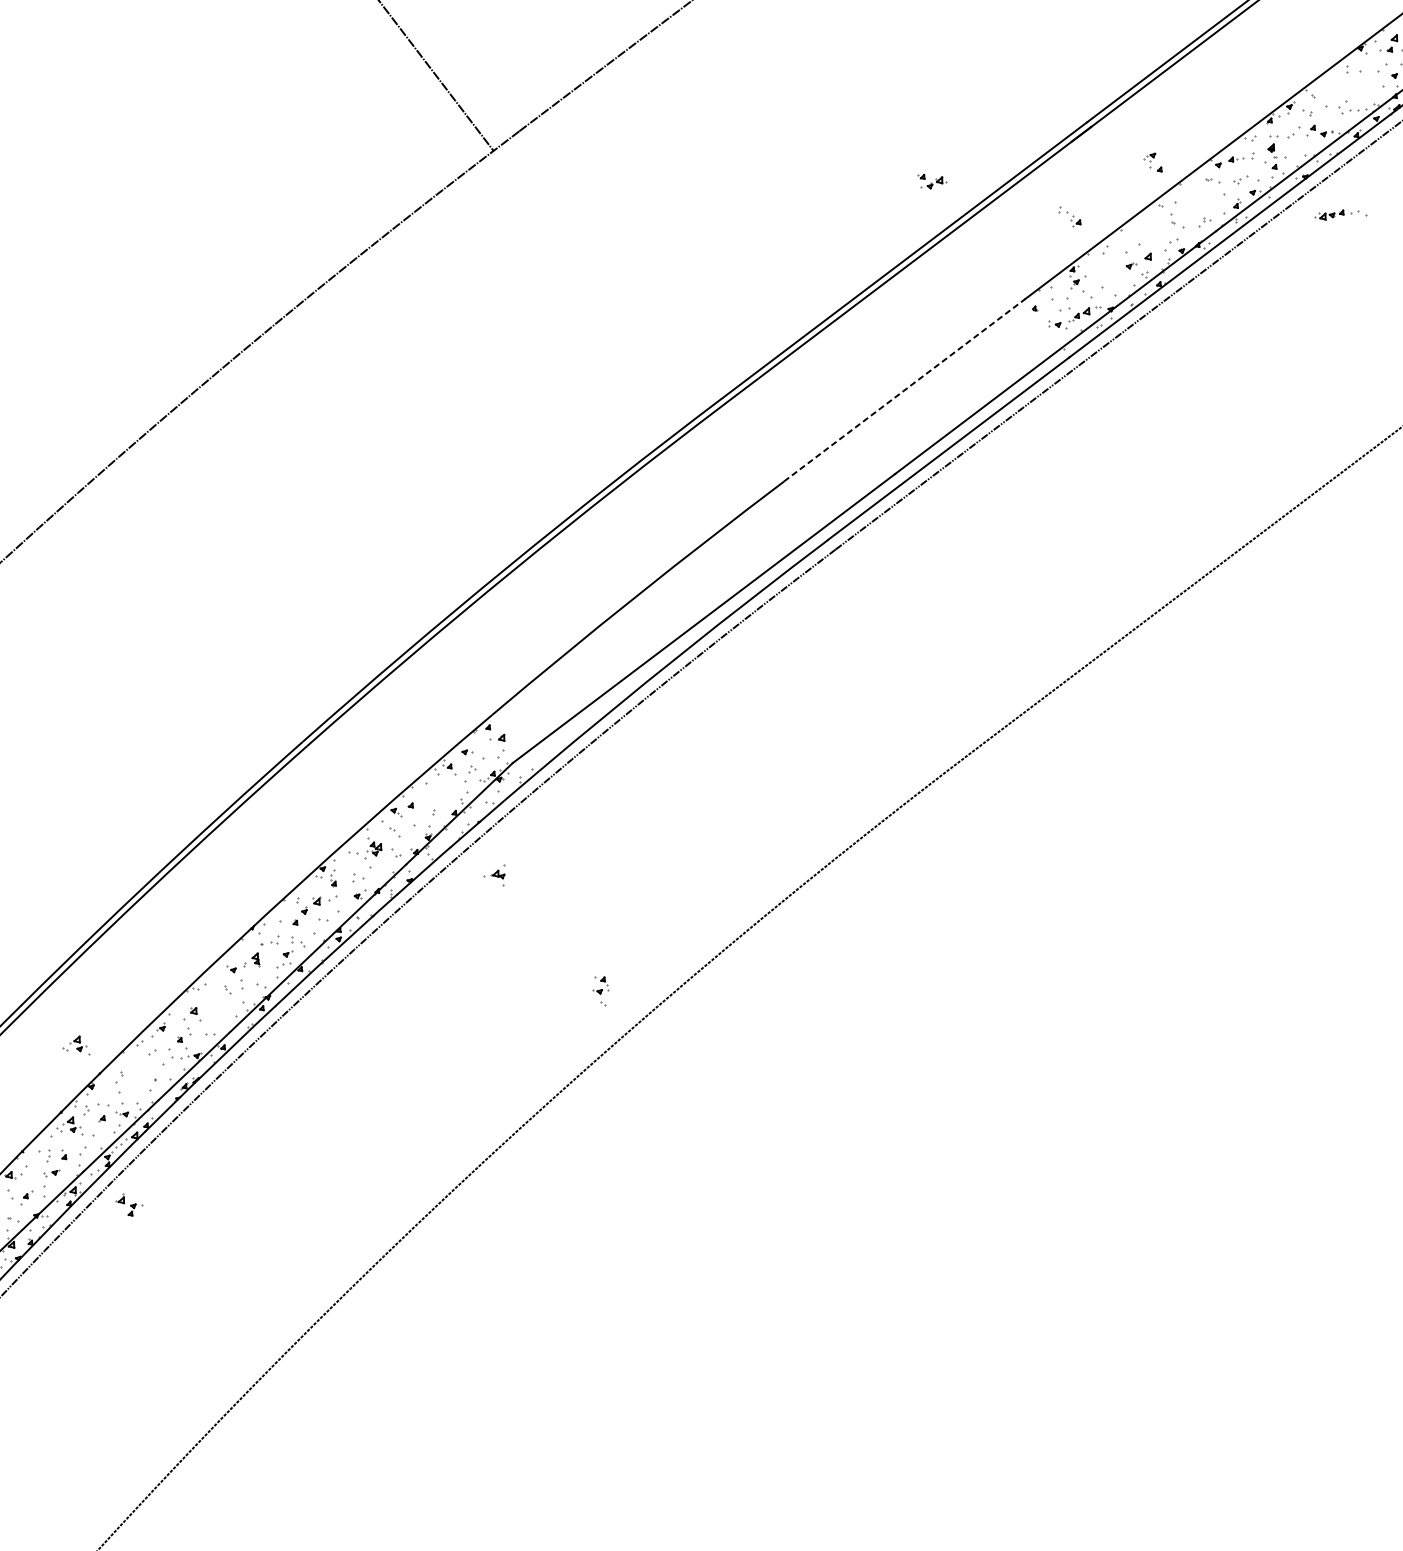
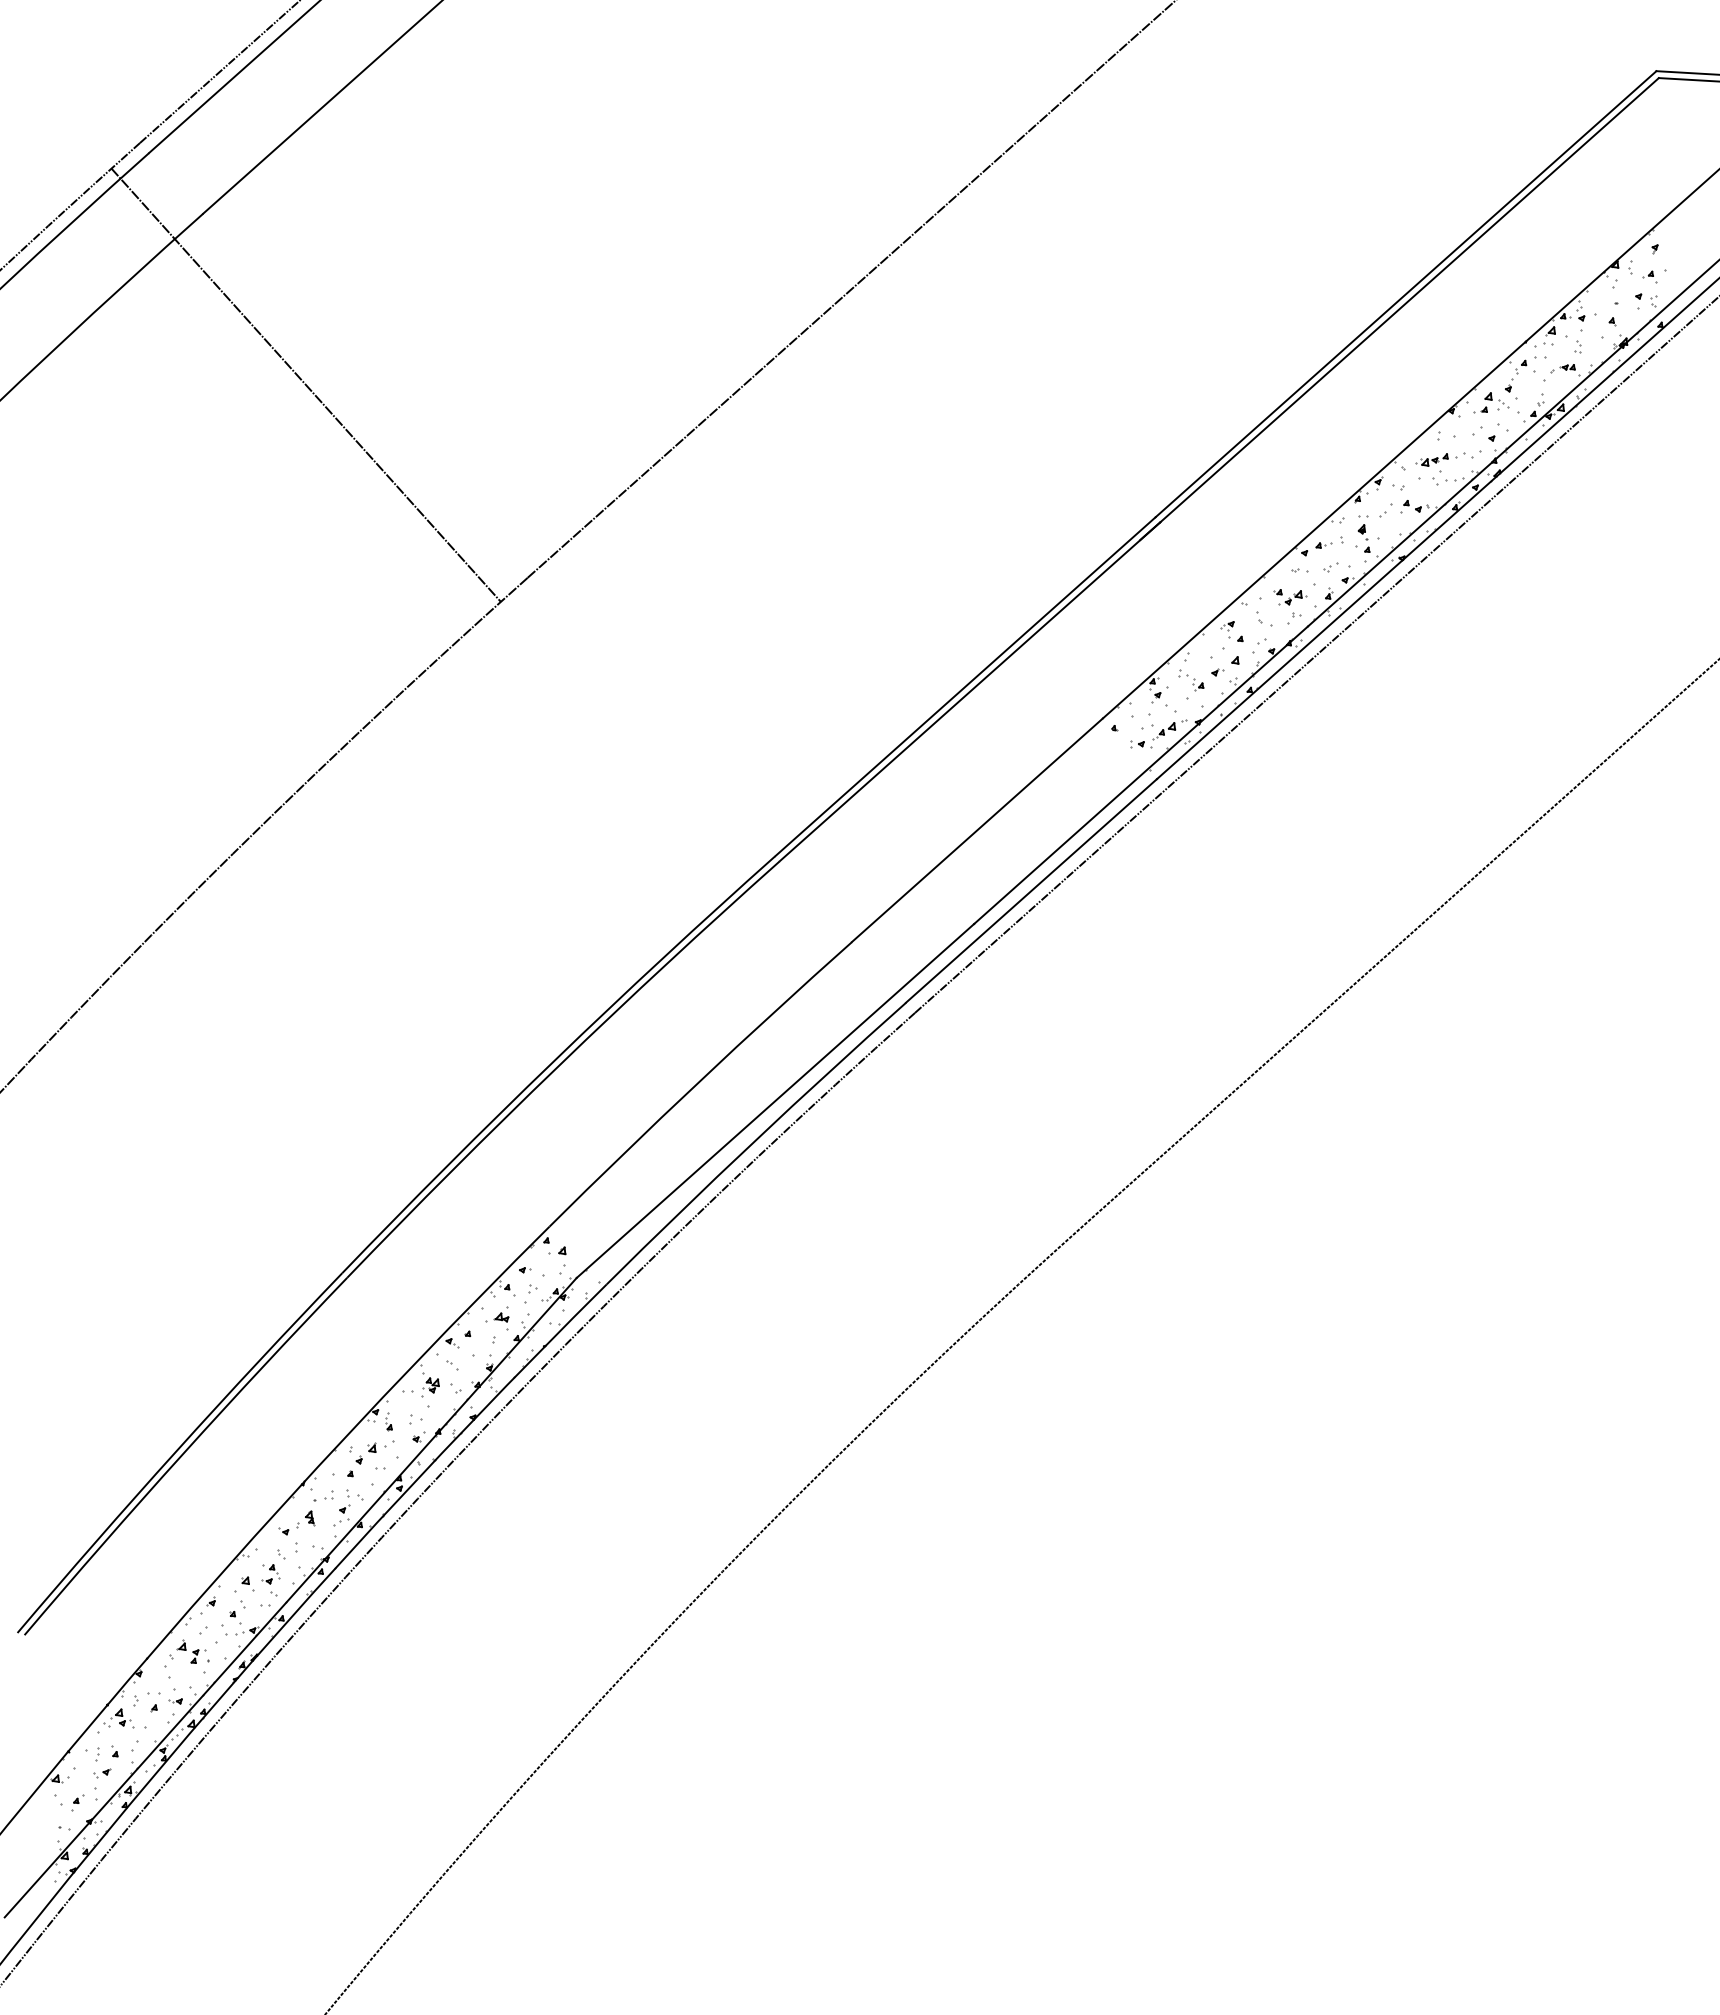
part: (1152, 162) -> (1231, 631), moved
part: (932, 182) -> (1290, 597), moved
part: (1340, 215) -> (1444, 459), moved
part: (1070, 216) -> (1191, 680), moved
line: (904, 389) -> (977, 829), dashed -> solid
part: (494, 874) -> (497, 1318), moved
part: (600, 990) -> (270, 1580), moved
part: (76, 1044) -> (118, 1628), removed
part: (129, 1205) -> (191, 1651), moved

